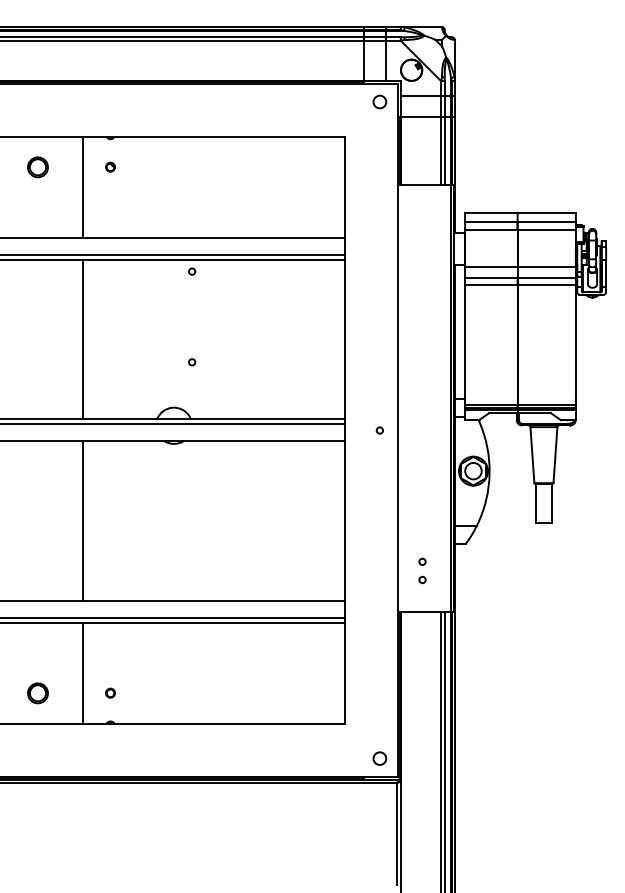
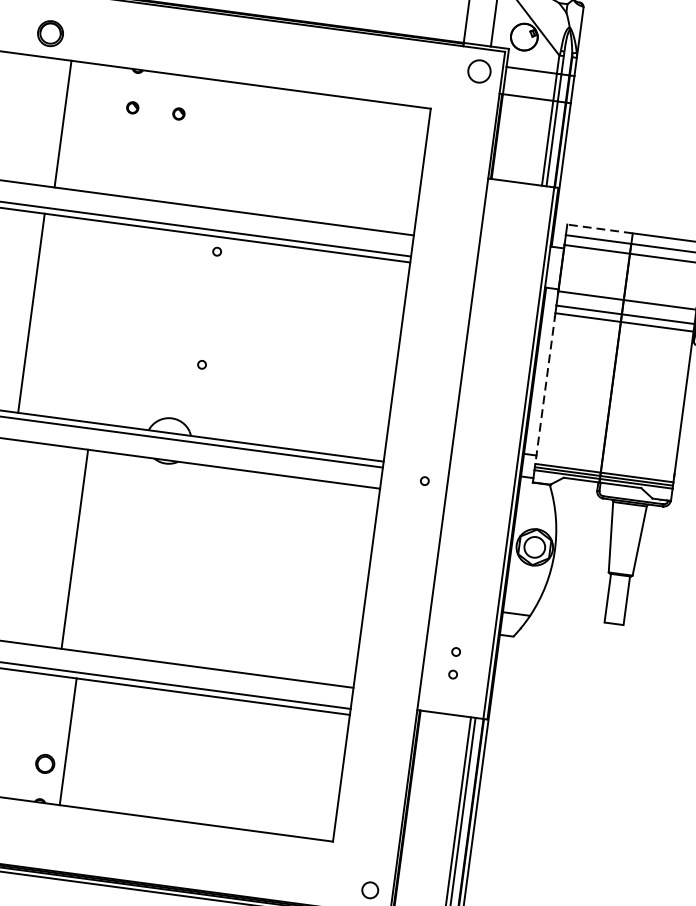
circle: (379, 101) -> (479, 70), size x1.4
part: (147, 166) -> (178, 113), added
part: (37, 167) -> (49, 33), moved
line: (83, 187) -> (63, 124), moved
line: (490, 213) -> (598, 228), solid -> dashed
line: (83, 339) -> (31, 313), moved
line: (465, 345) -> (545, 389), solid -> dashed
line: (83, 520) -> (75, 548), moved
line: (83, 673) -> (68, 741), moved
part: (110, 692) -> (45, 763), size x1.6

